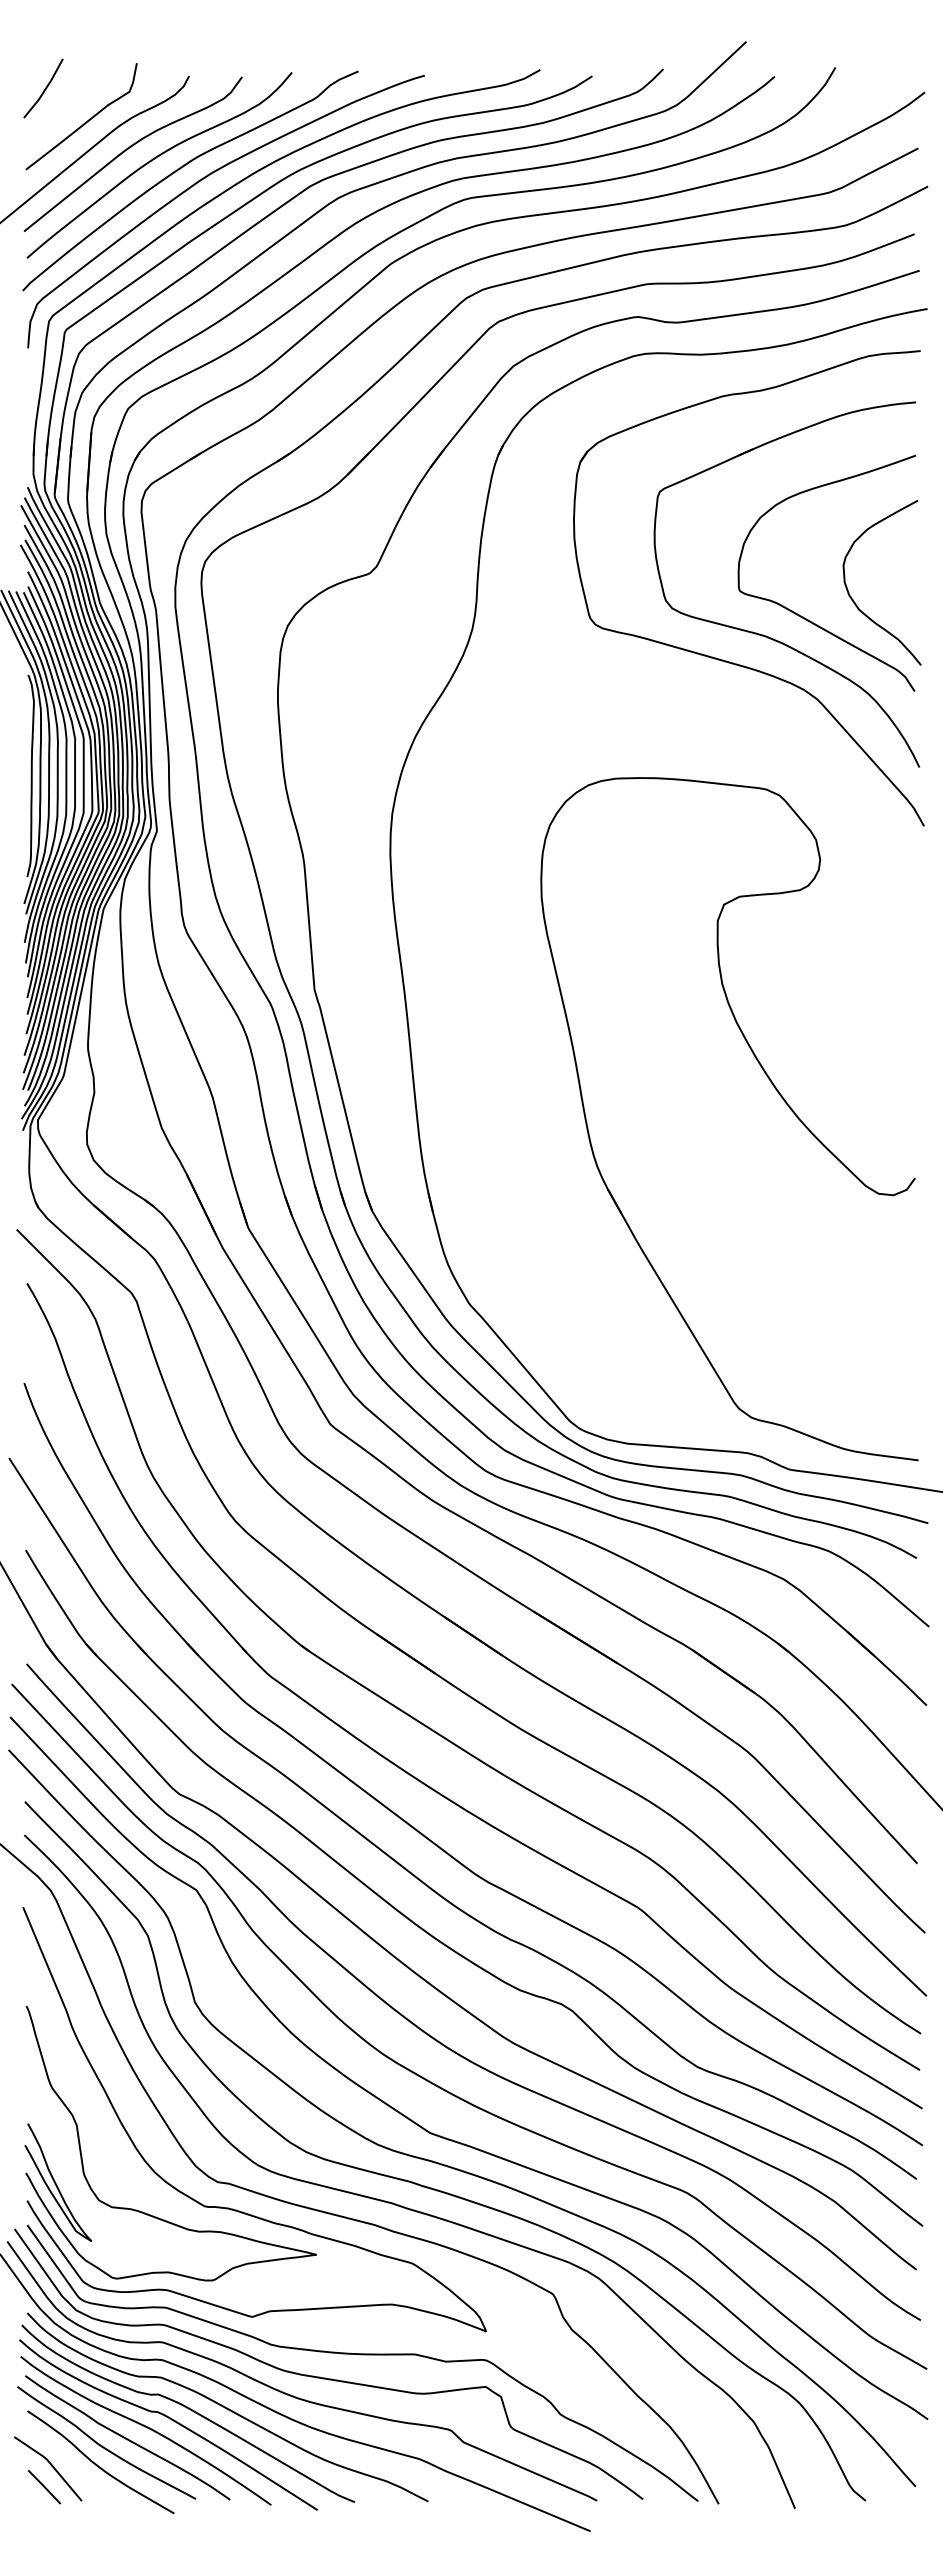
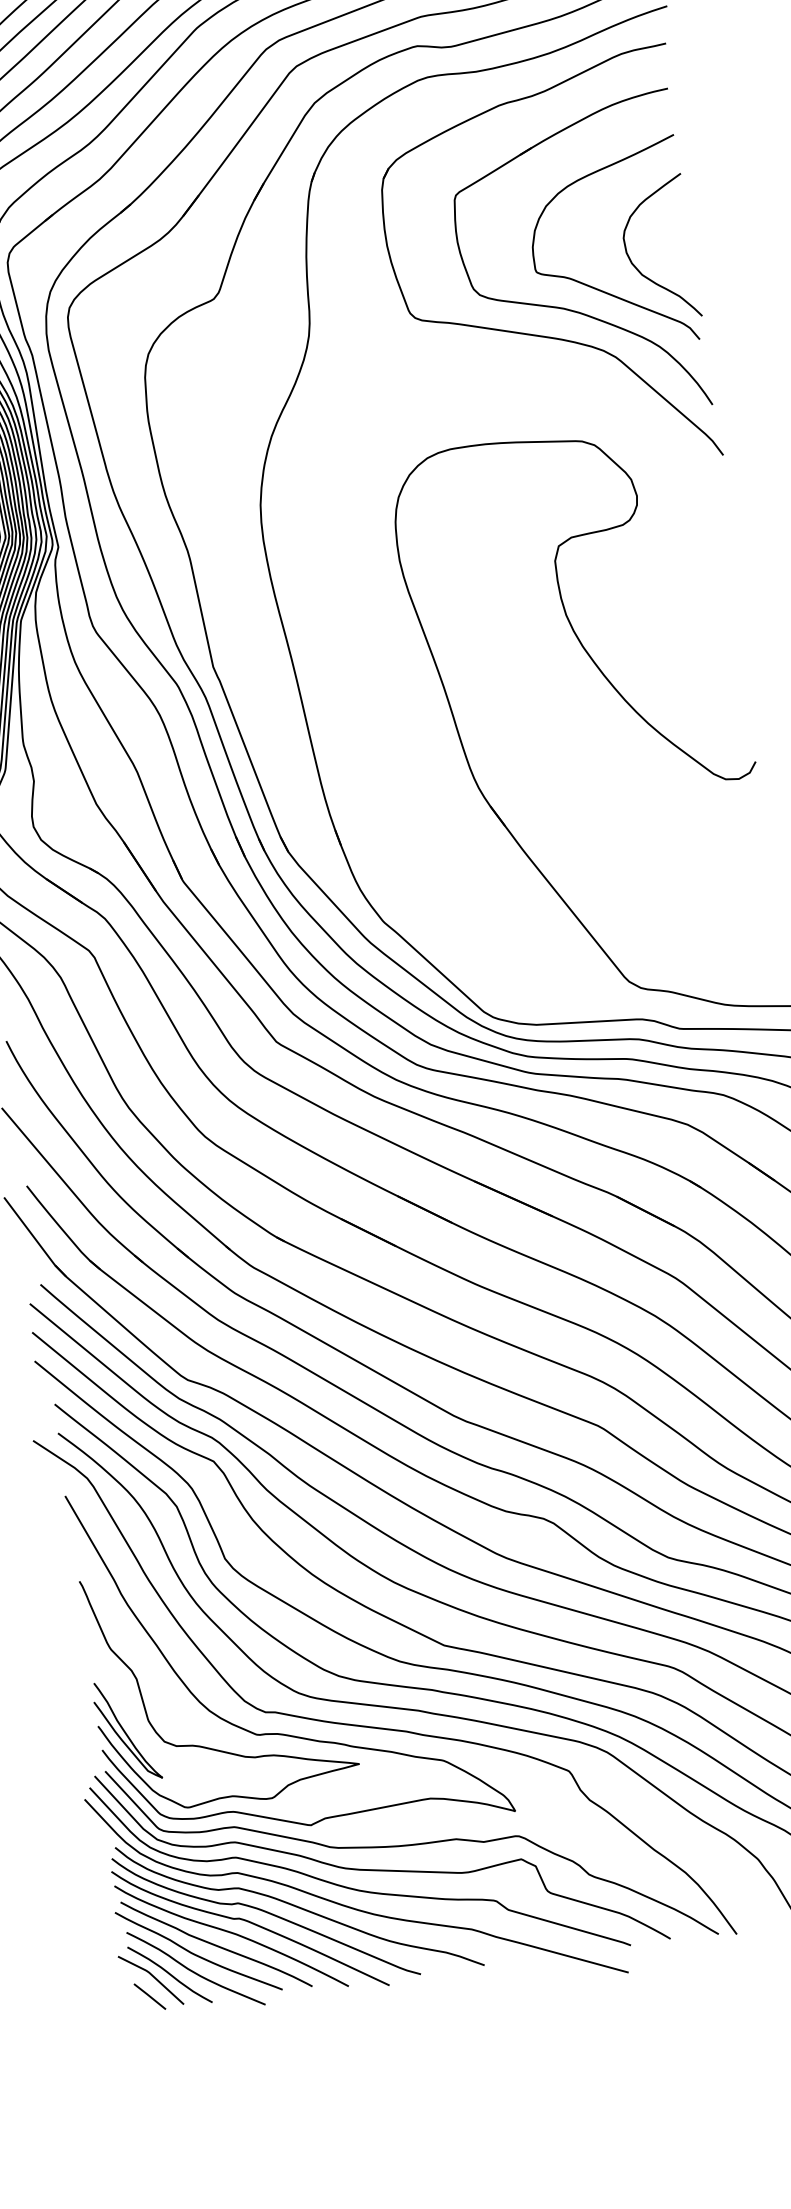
curve: (70, 2465) -> (170, 1974), added

